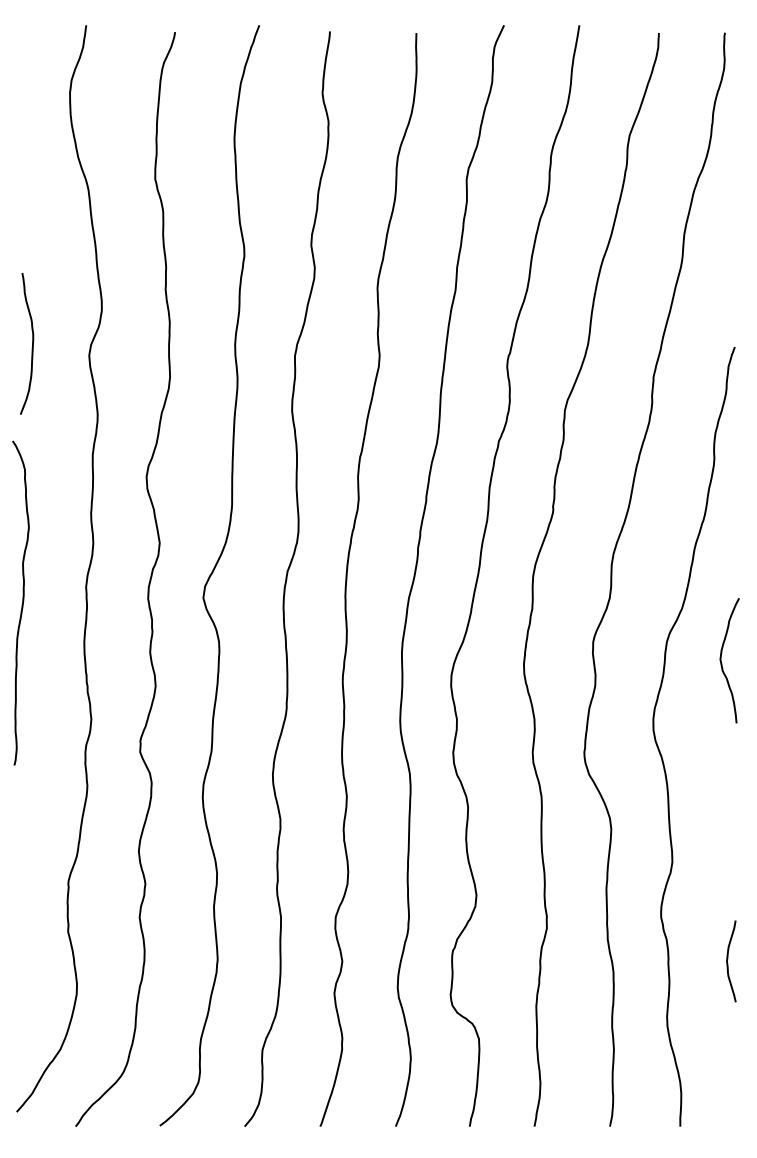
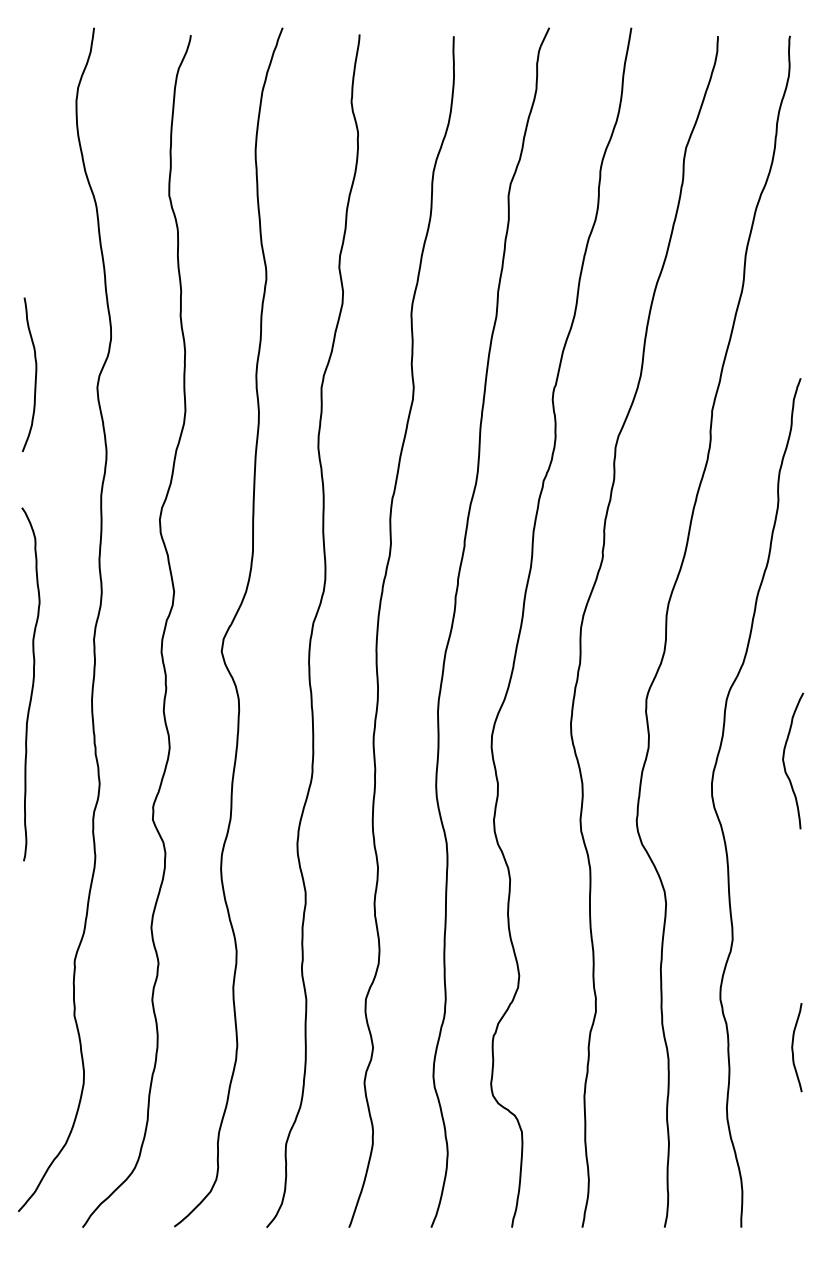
curve: (22, 603) -> (32, 684), moved
curve: (721, 660) -> (784, 760), moved

